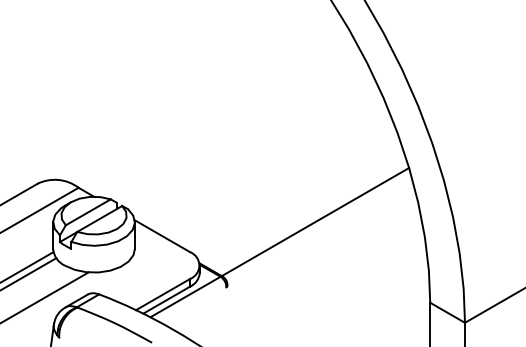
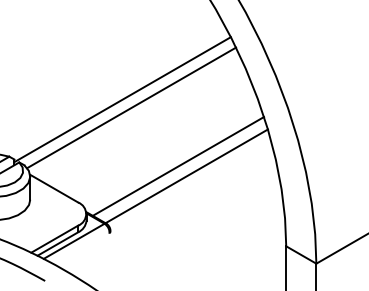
line: (241, 133) -> (122, 99), added
line: (251, 142) -> (131, 107), added
line: (305, 210) -> (178, 166), added

